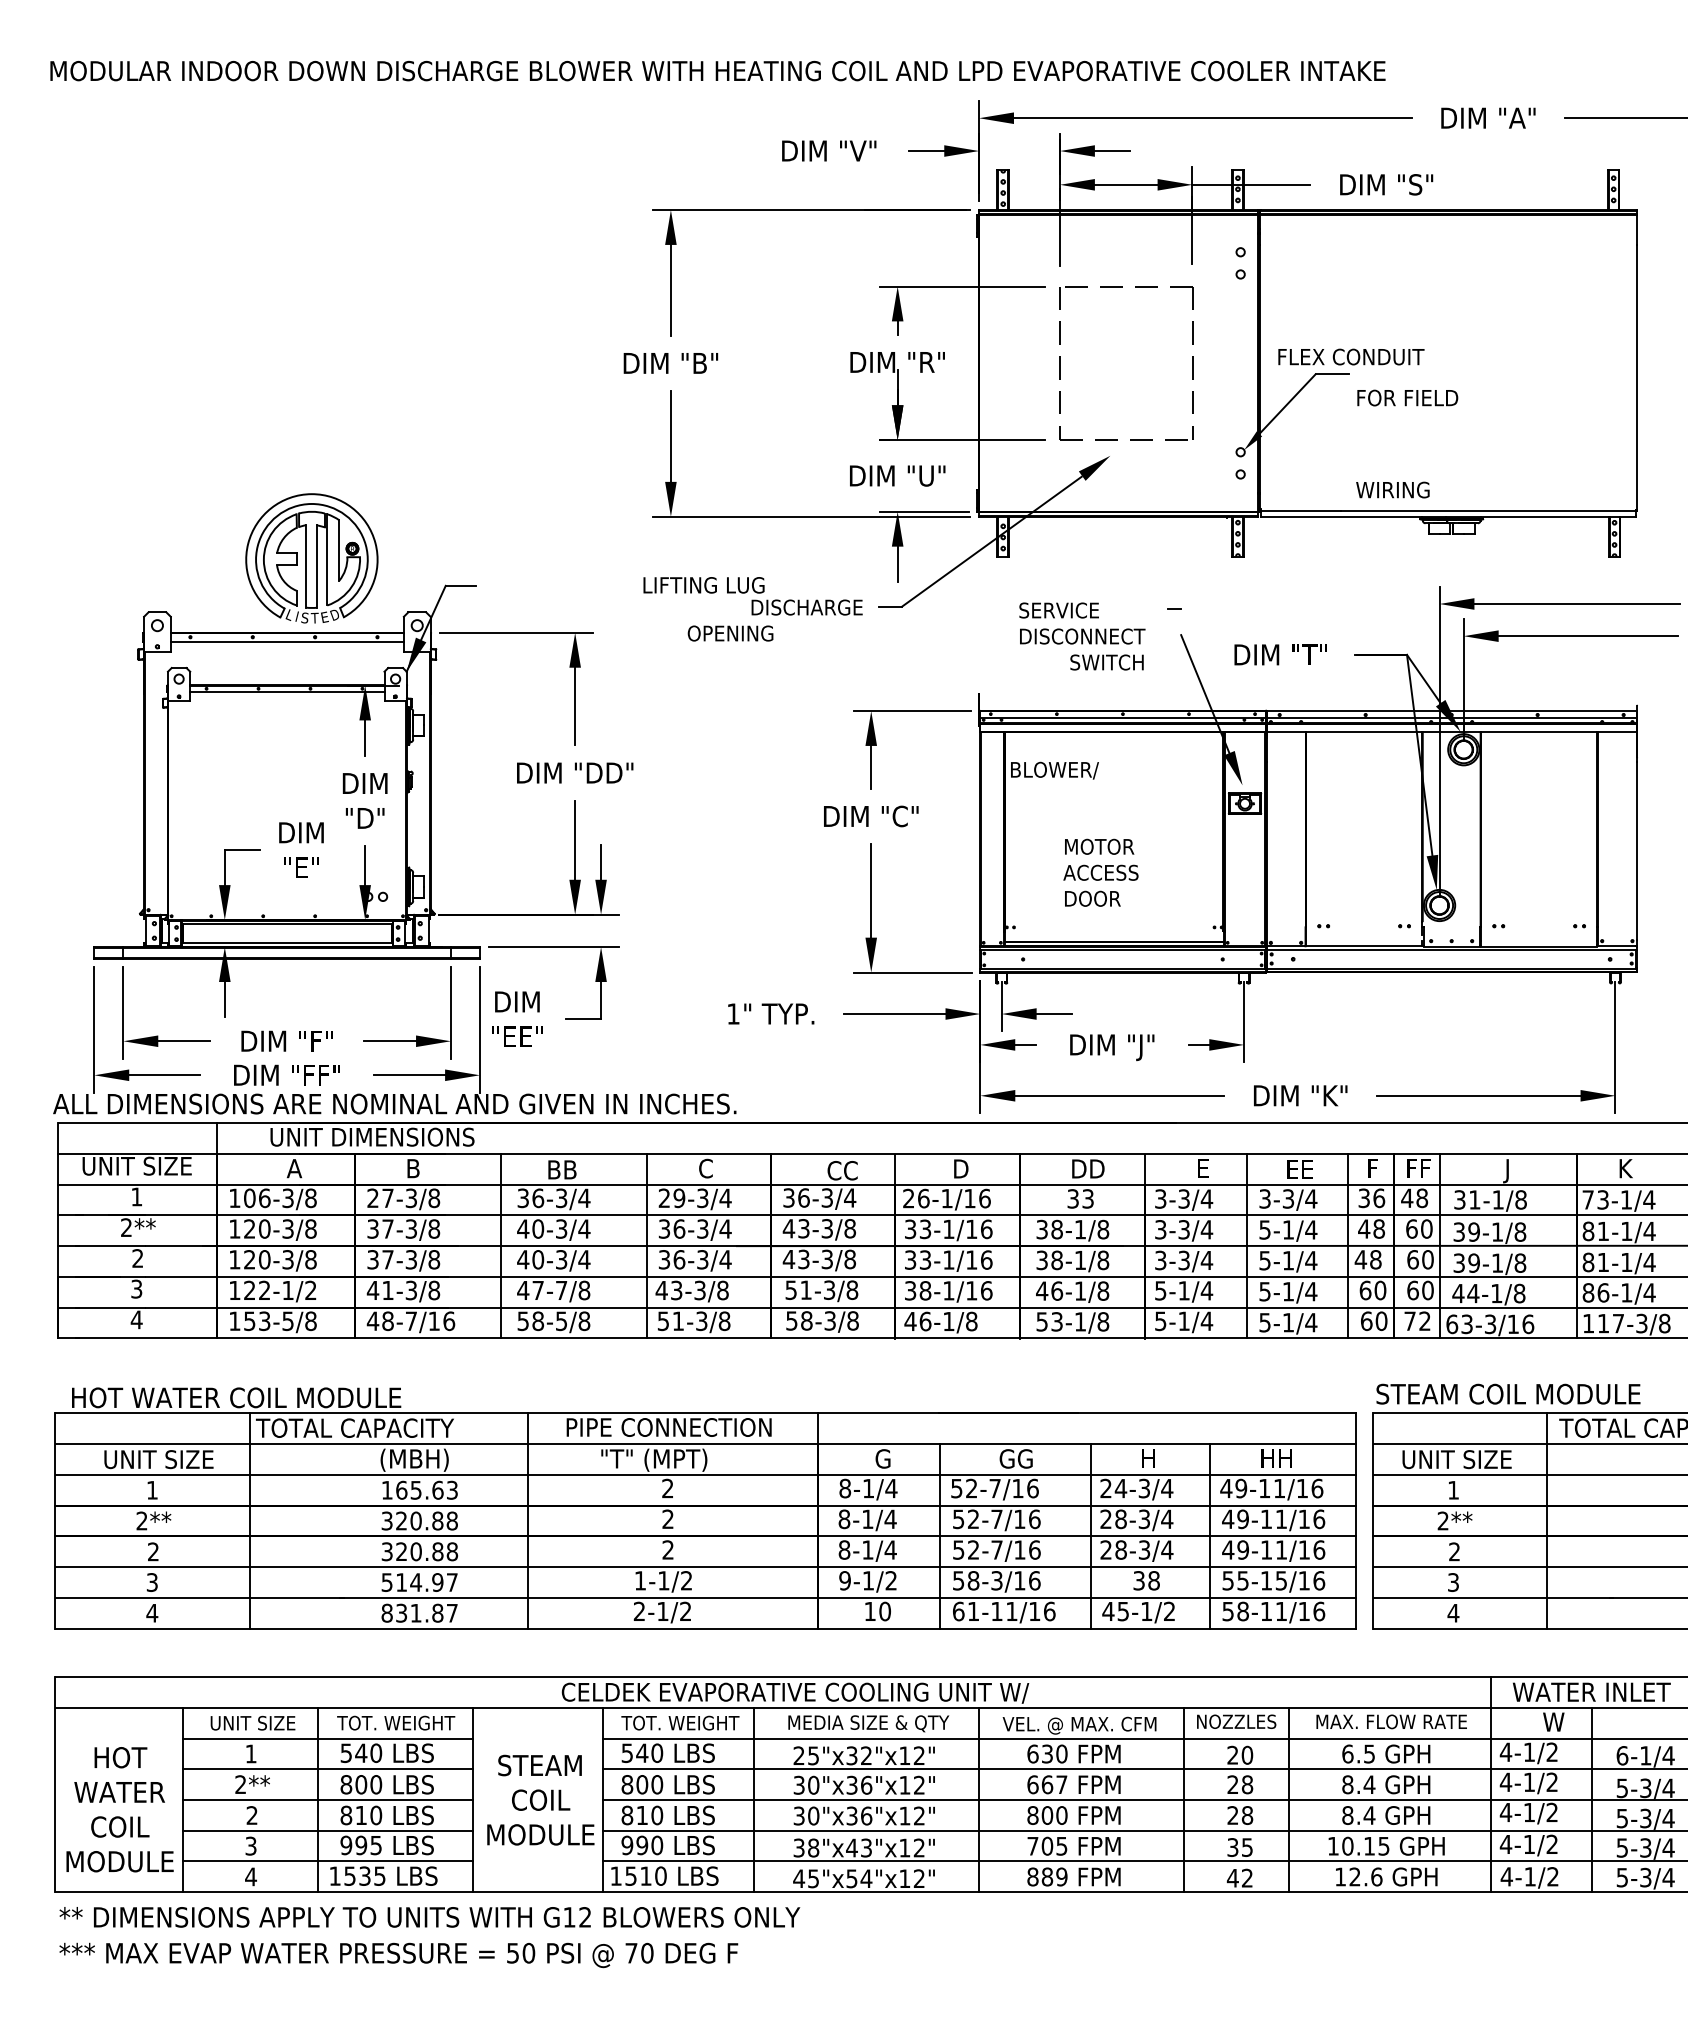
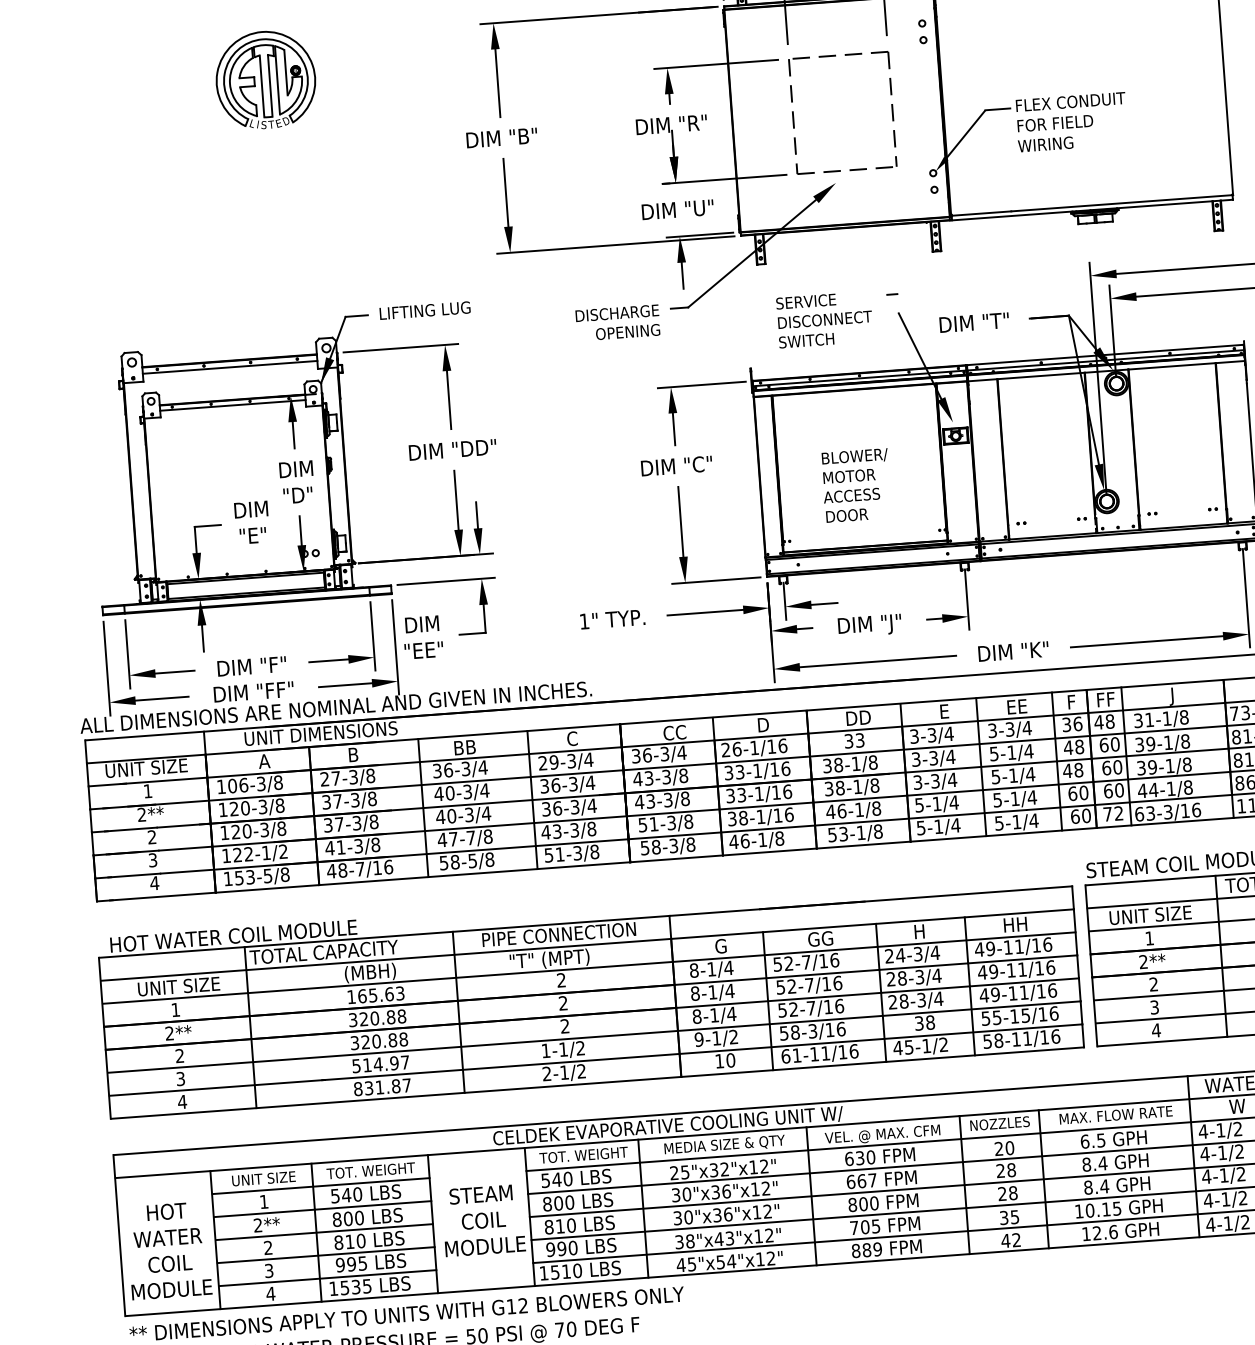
text: (1351, 356) -> (1070, 101), moved
text: (1392, 489) -> (1045, 144), moved
part: (311, 558) -> (265, 80), moved
text: (703, 585) -> (424, 310), moved
text: (730, 633) -> (627, 332), moved
text: (1106, 662) -> (806, 340), moved
text: (1054, 770) -> (854, 456), moved

